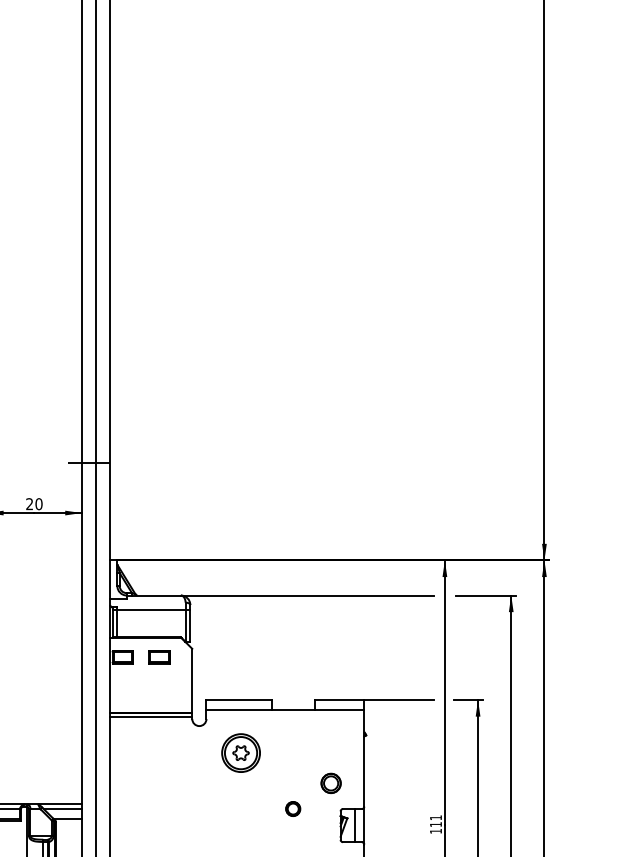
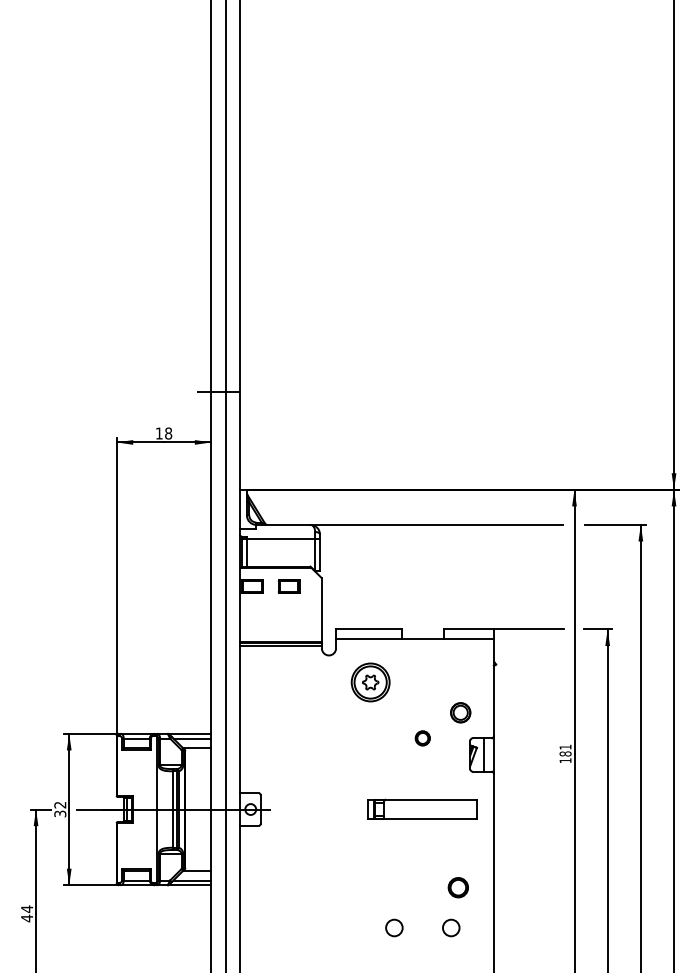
text: (33, 504) -> (163, 433), 20 -> 18
text: (435, 824) -> (565, 753), 111 -> 181

